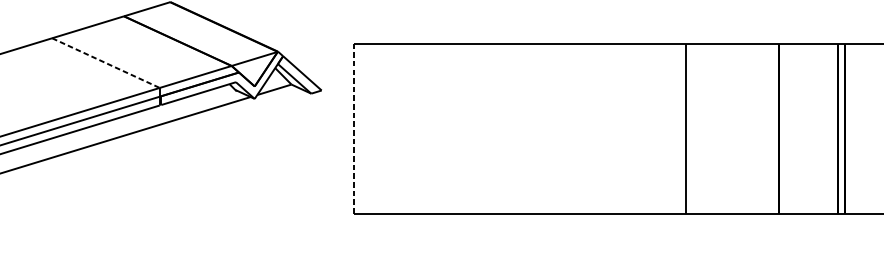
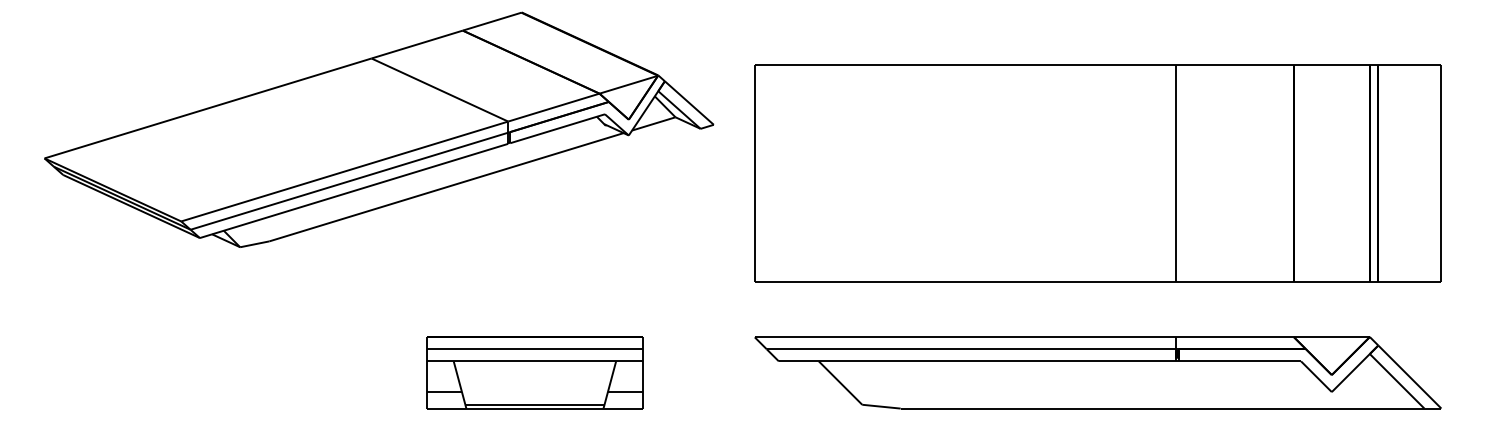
line: (106, 63) -> (440, 90), dashed -> solid
line: (353, 128) -> (754, 173), dashed -> solid

